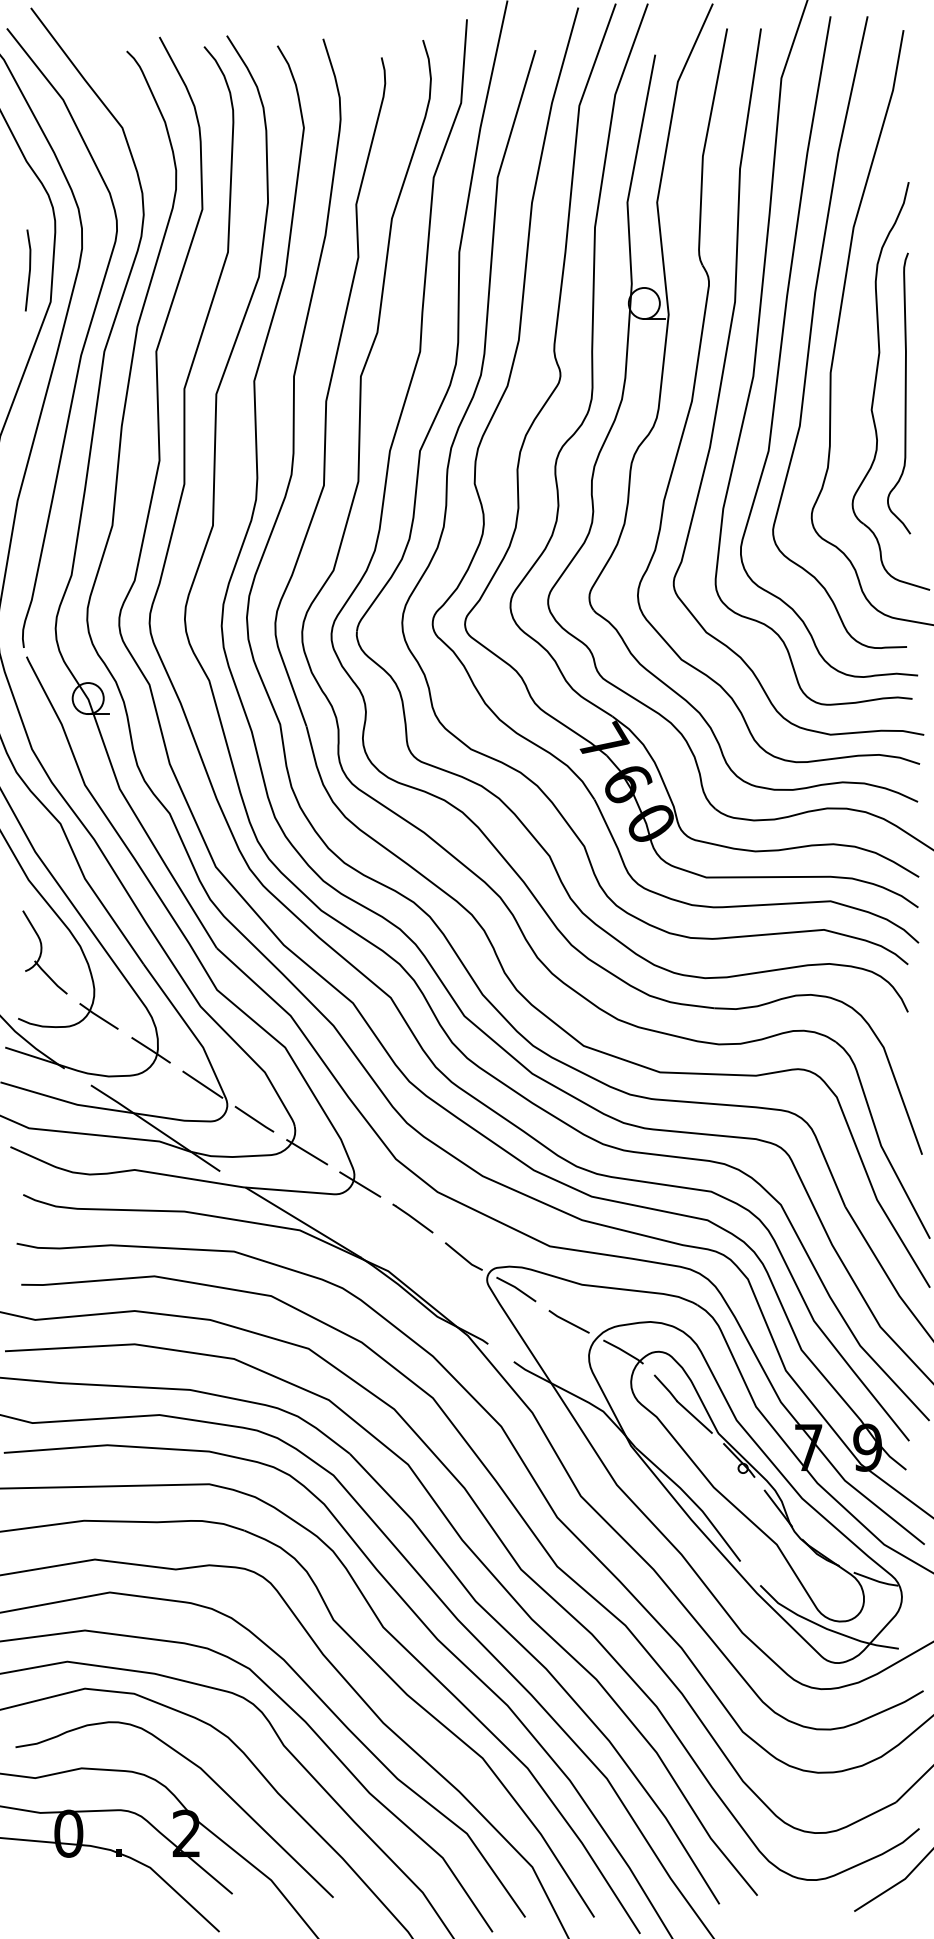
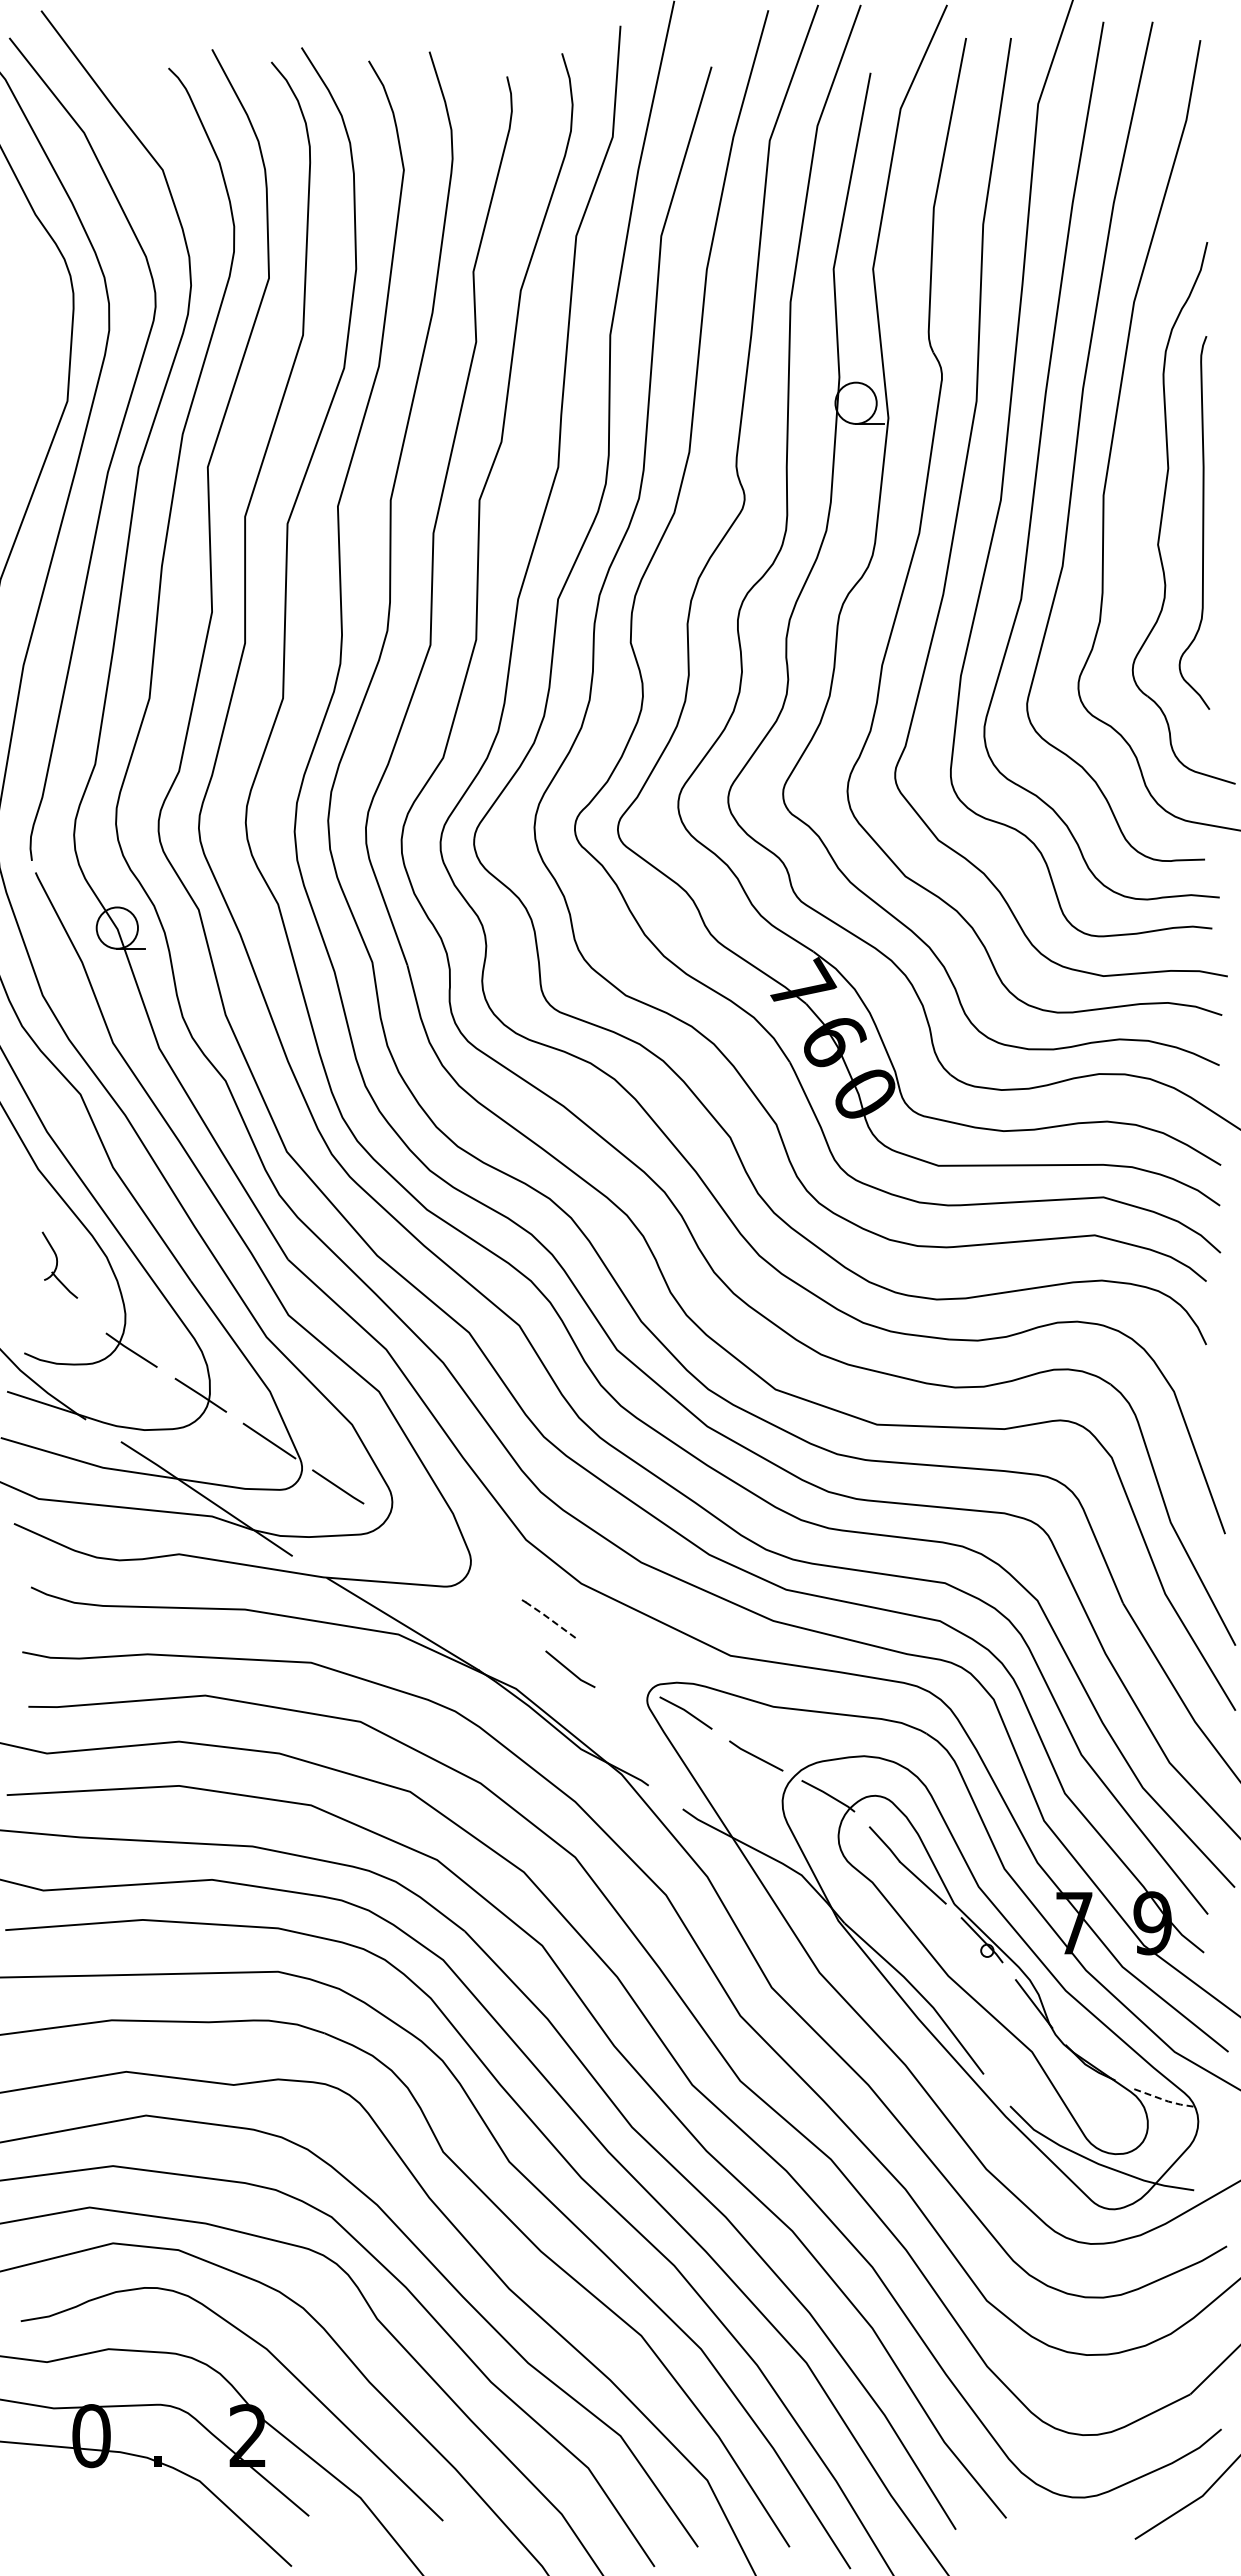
line: (29, 270) -> (39, 359), removed
part: (44, 951) -> (59, 1264), size x0.6
line: (306, 1152) -> (407, 1530), removed
line: (360, 1184) -> (478, 1573), removed
line: (414, 1219) -> (550, 1619), solid -> dashed
line: (463, 1256) -> (569, 1669), moved
line: (876, 1581) -> (1164, 2100), solid -> dashed

